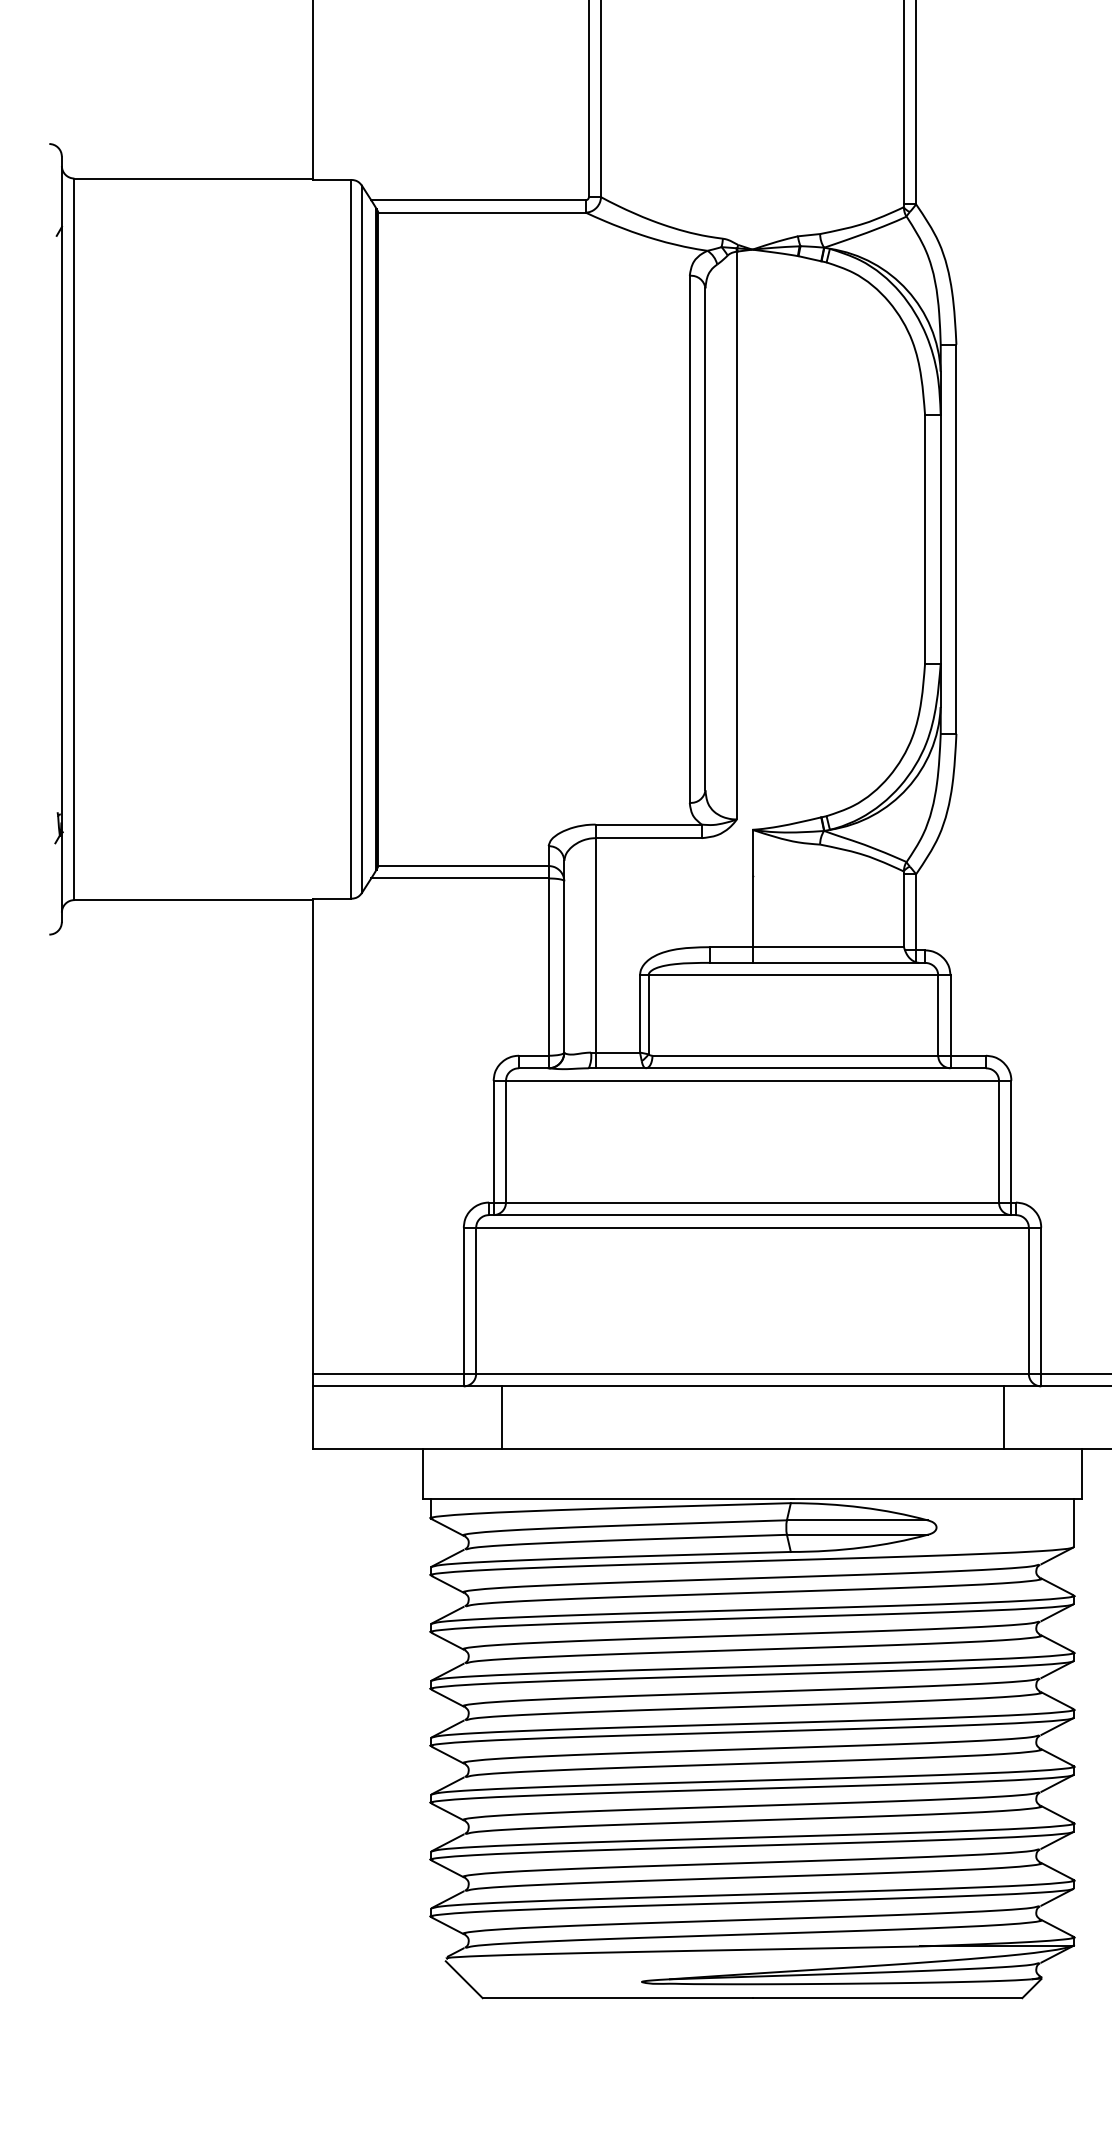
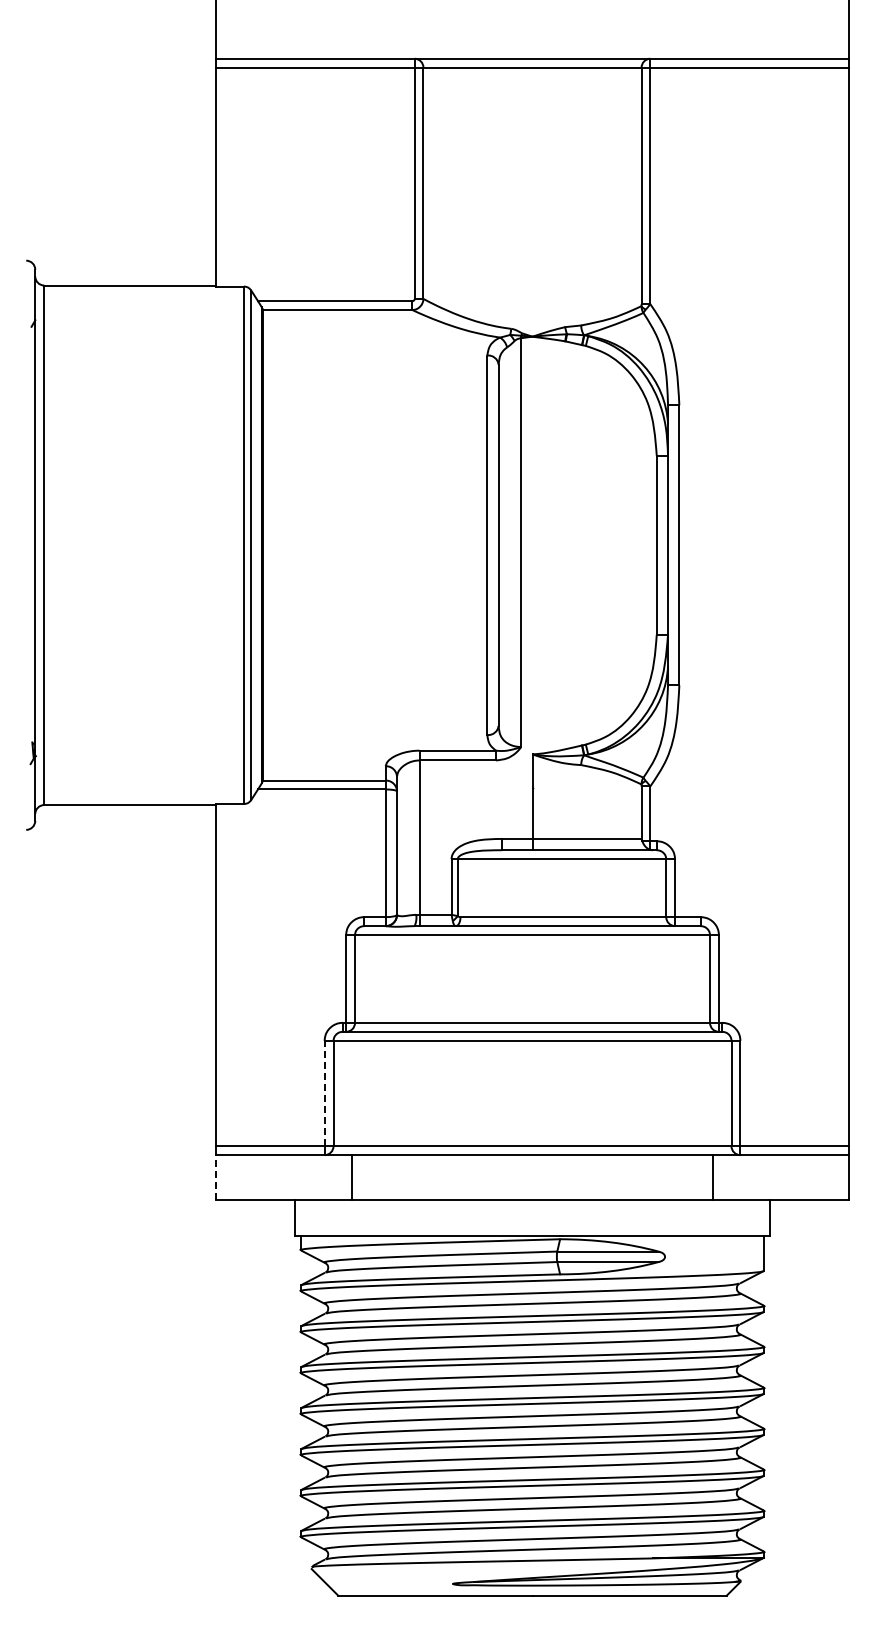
line: (463, 1300) -> (324, 1093), solid -> dashed
line: (313, 1417) -> (216, 1177), solid -> dashed

